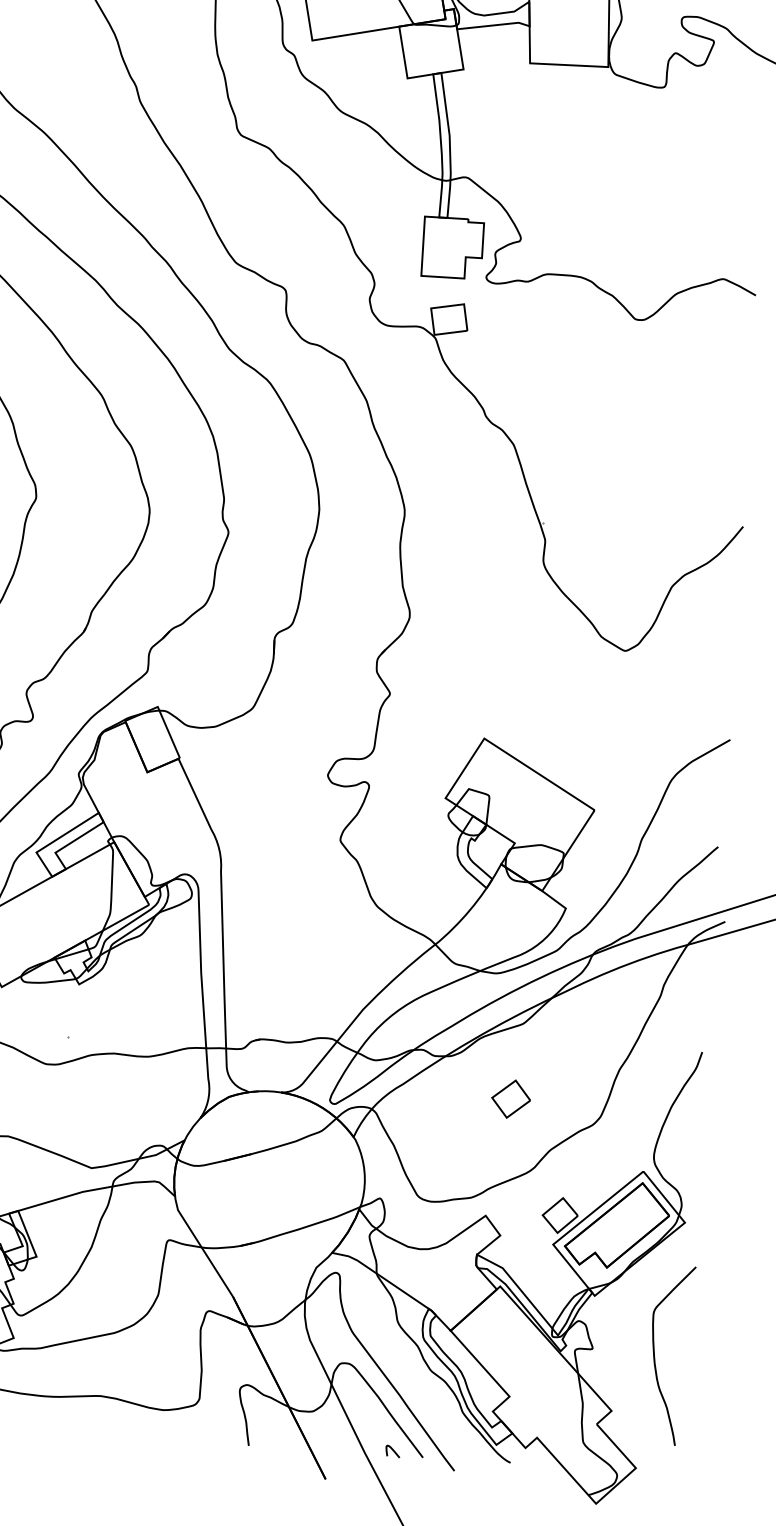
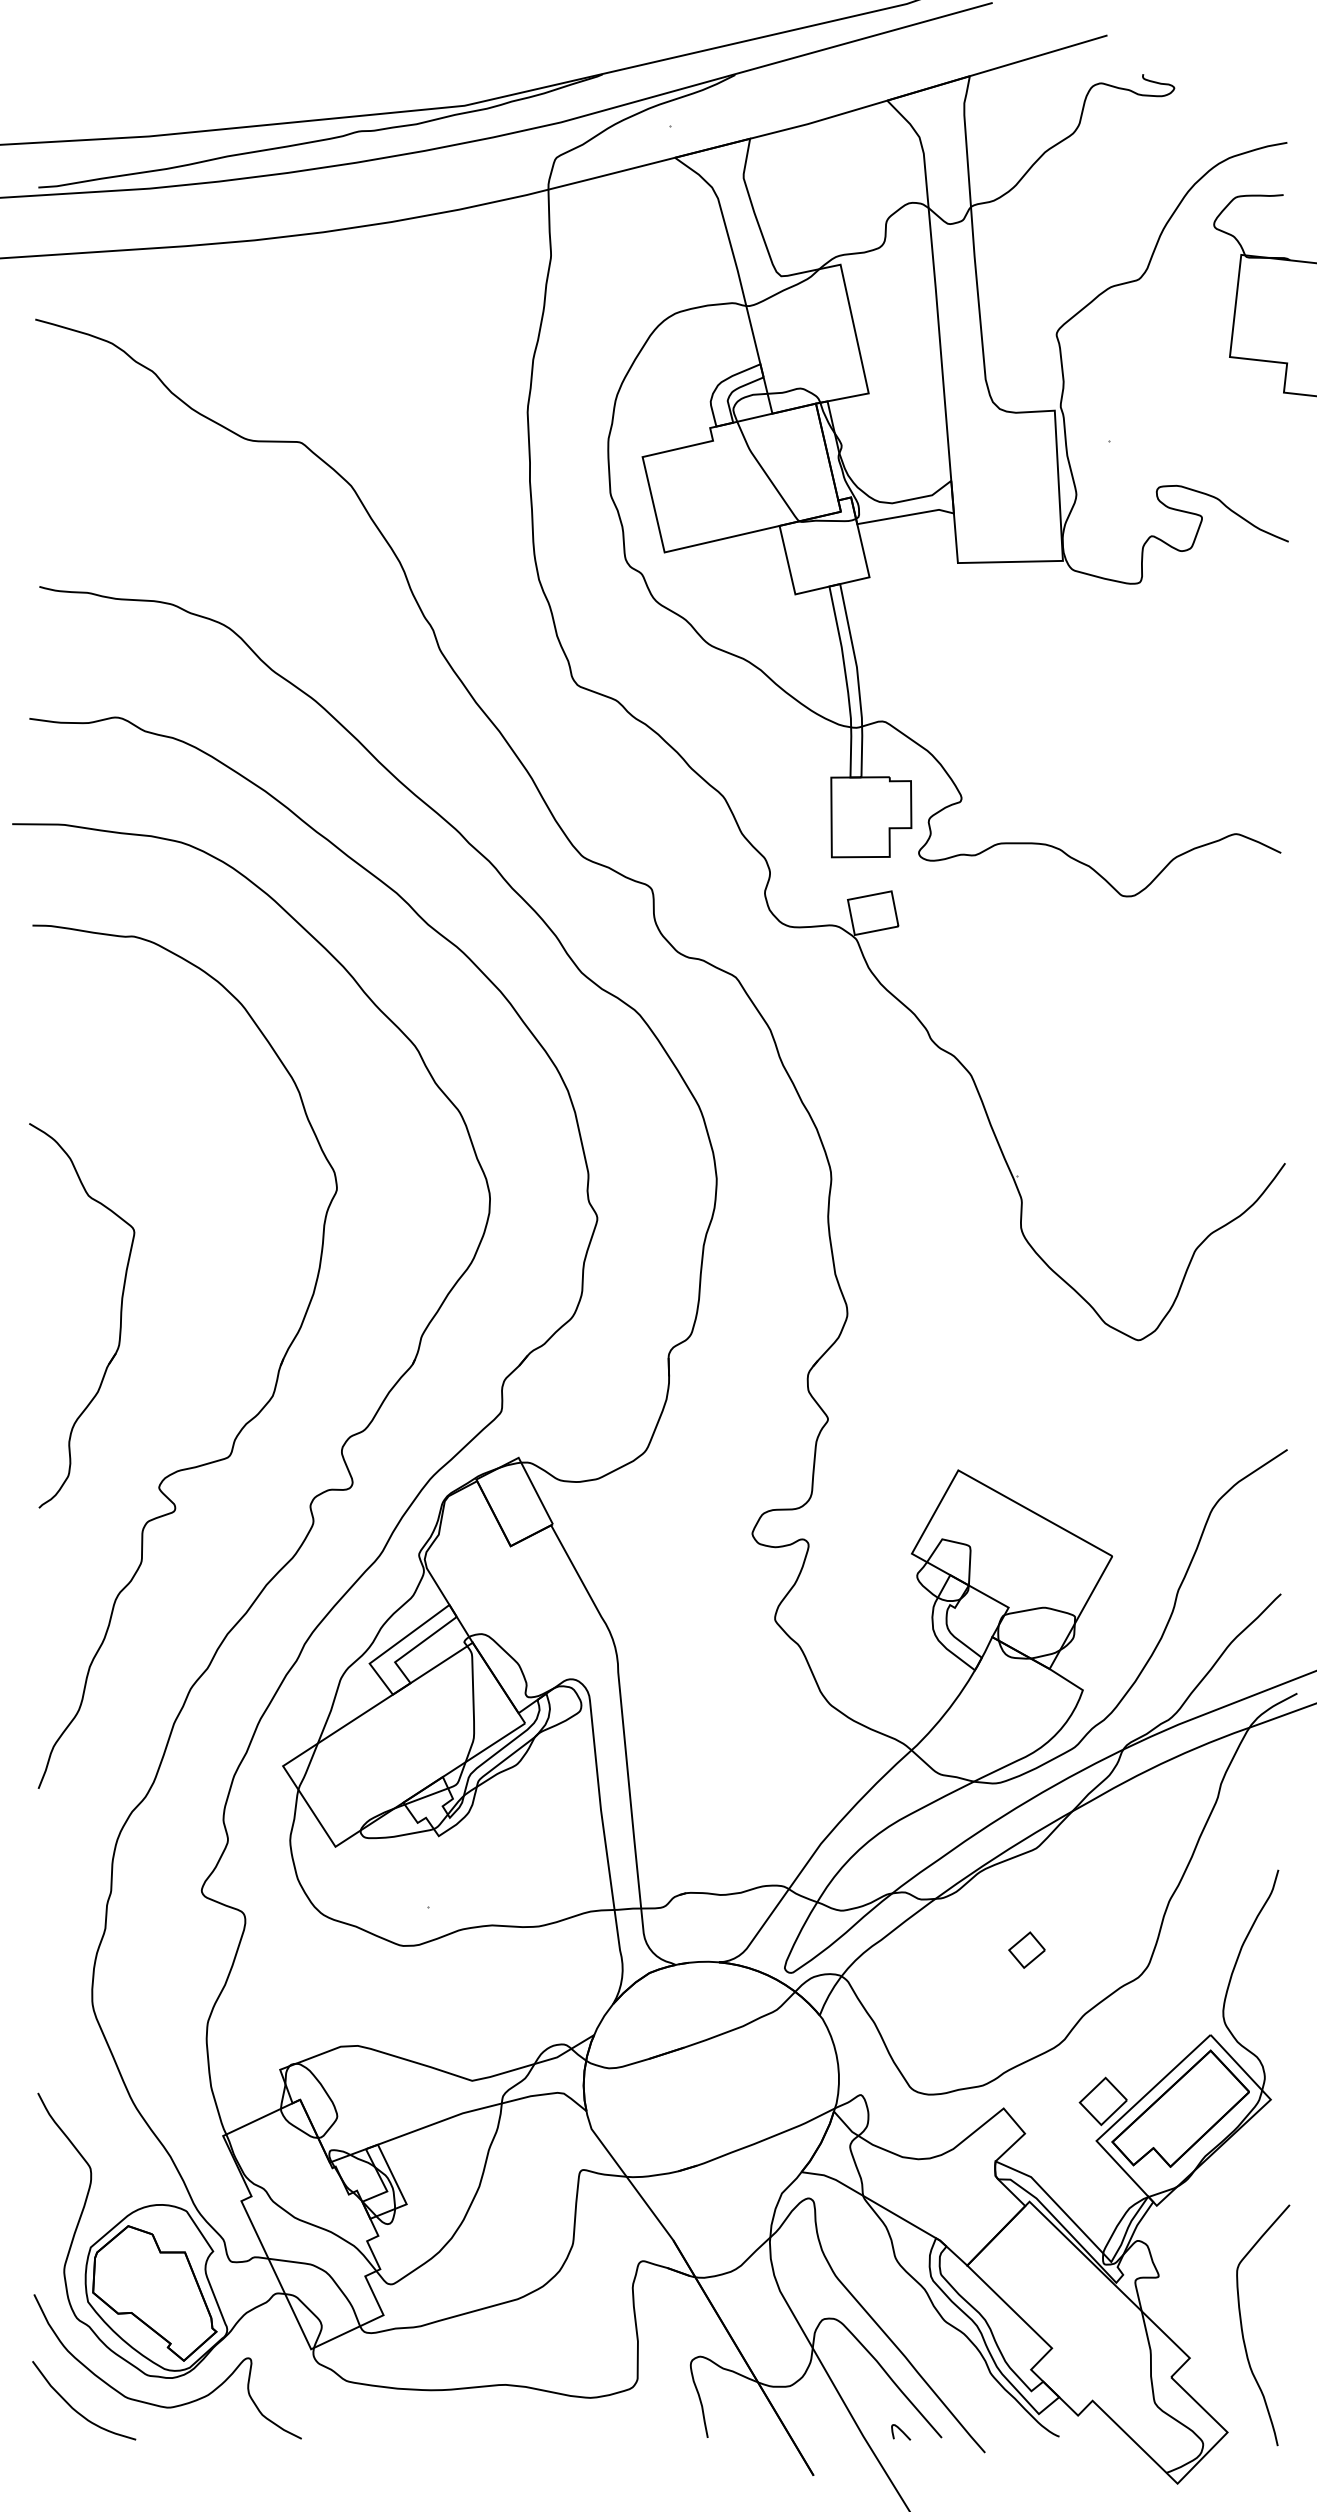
part: (510, 1098) -> (1026, 1949), size x0.7
curve: (655, 1358) -> (1243, 2331), moved

